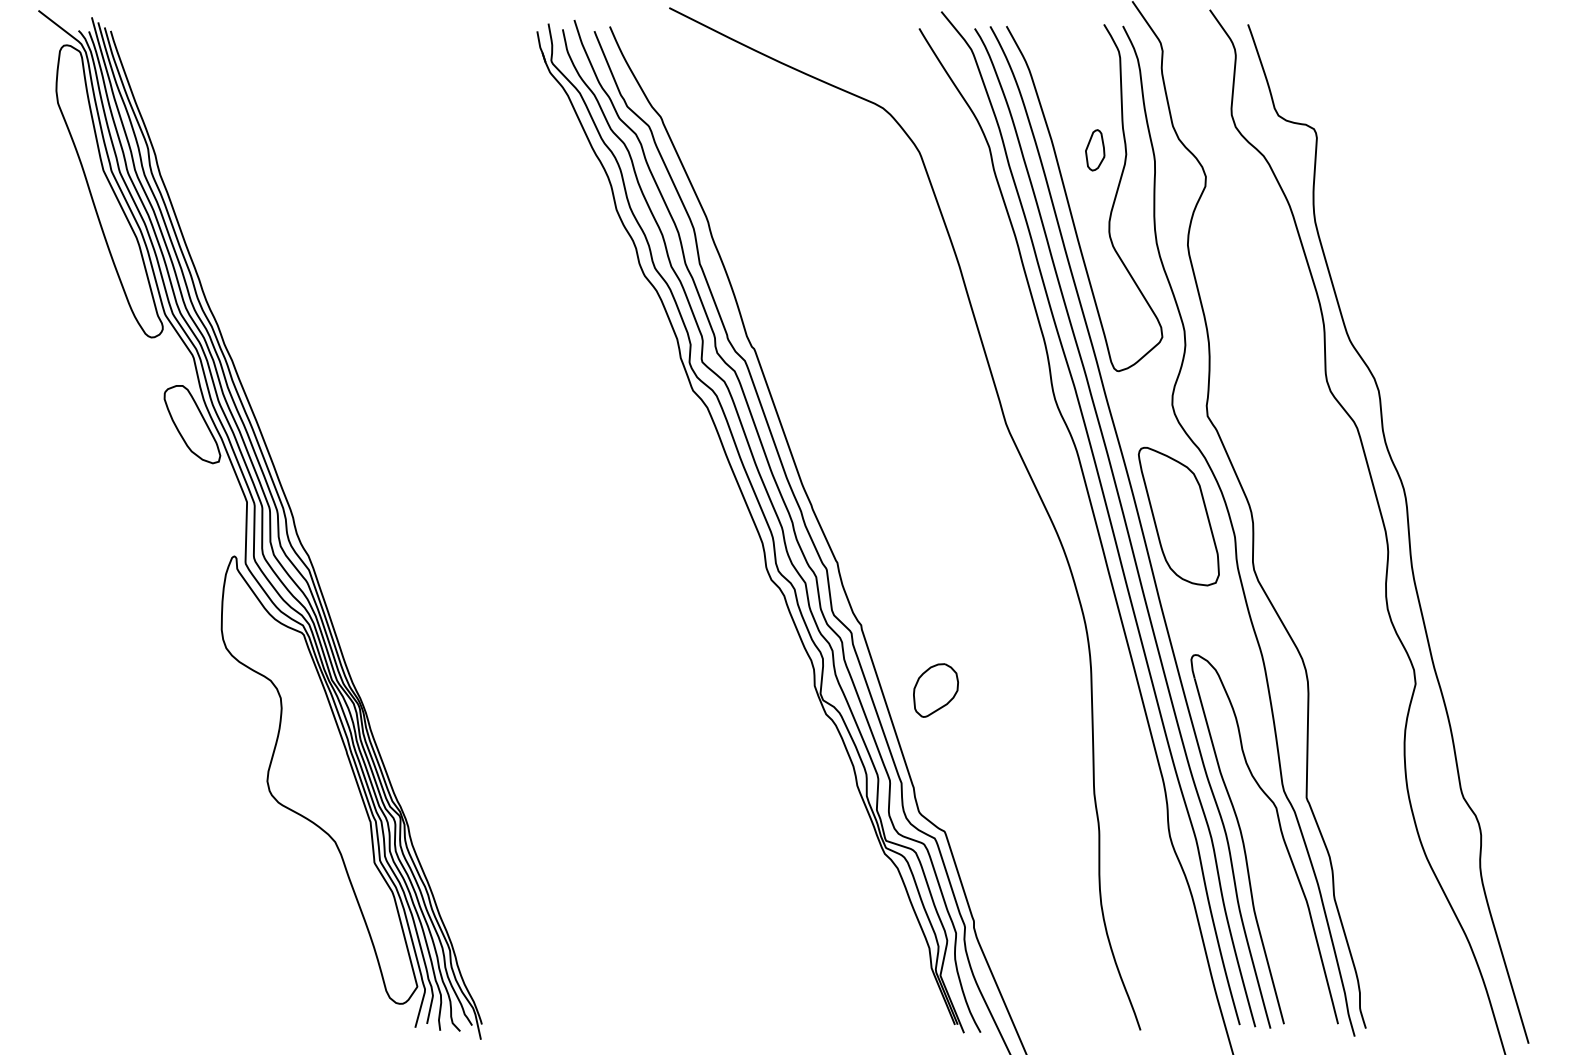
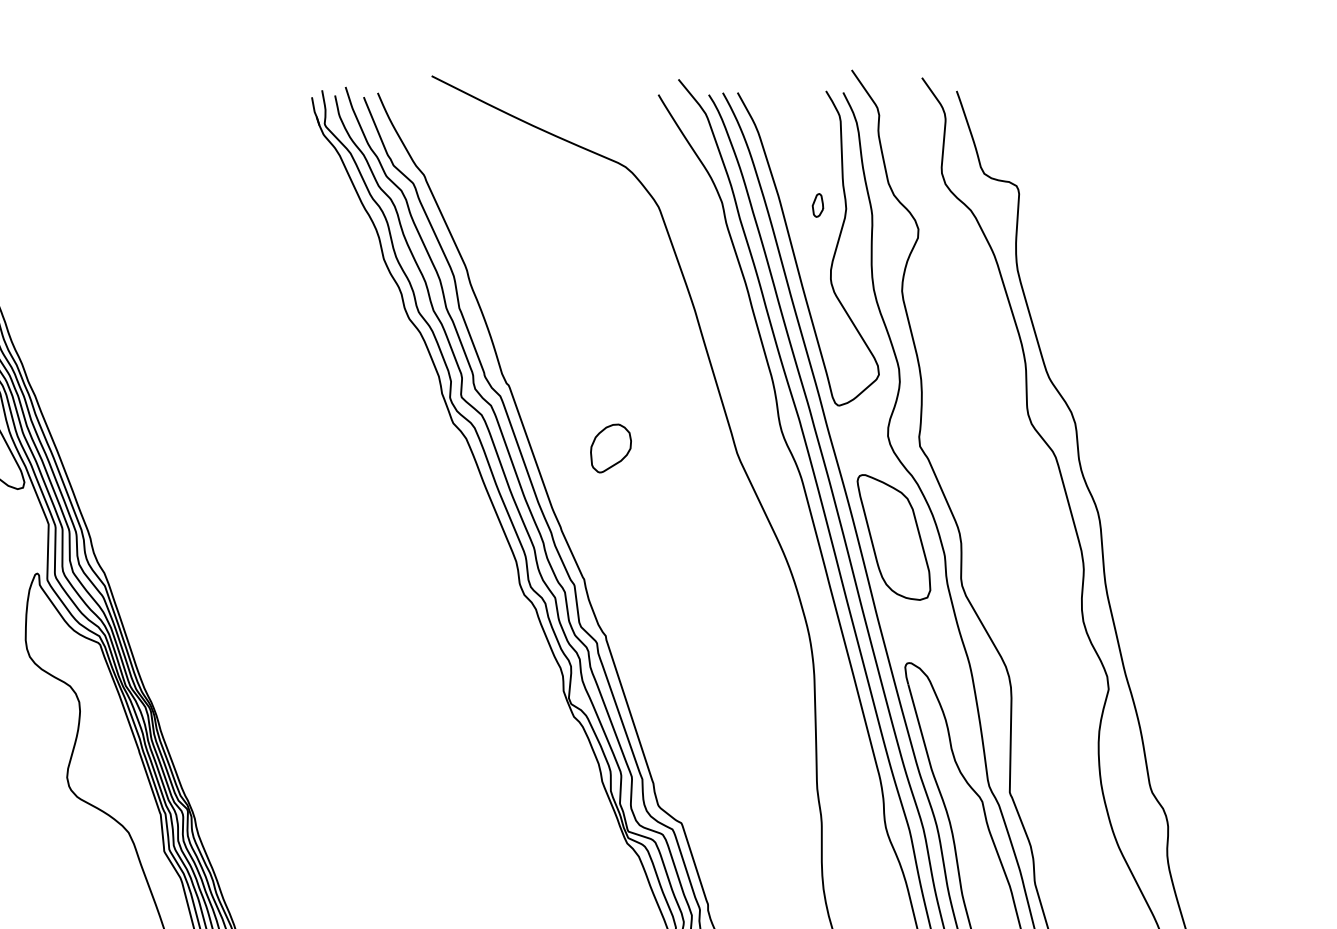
part: (1094, 150) -> (817, 205), size x0.62
part: (935, 690) -> (610, 448), moved

